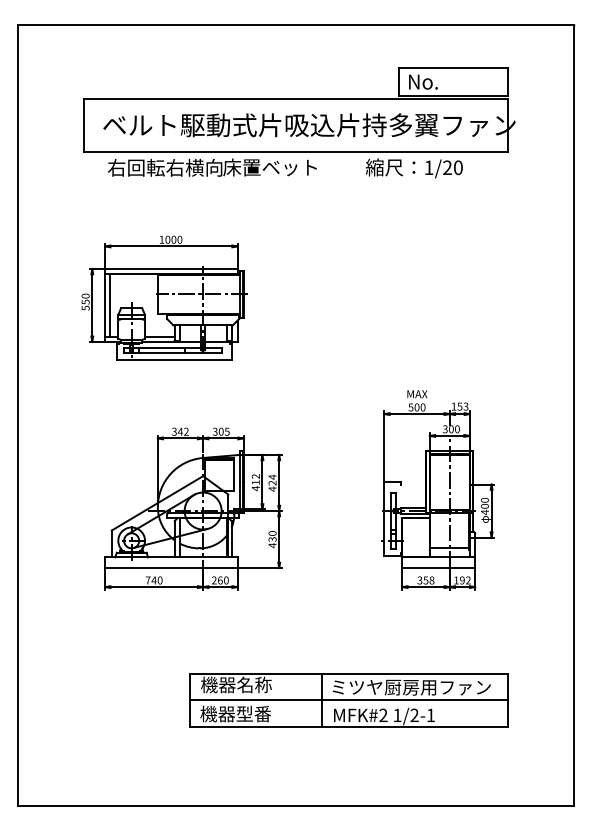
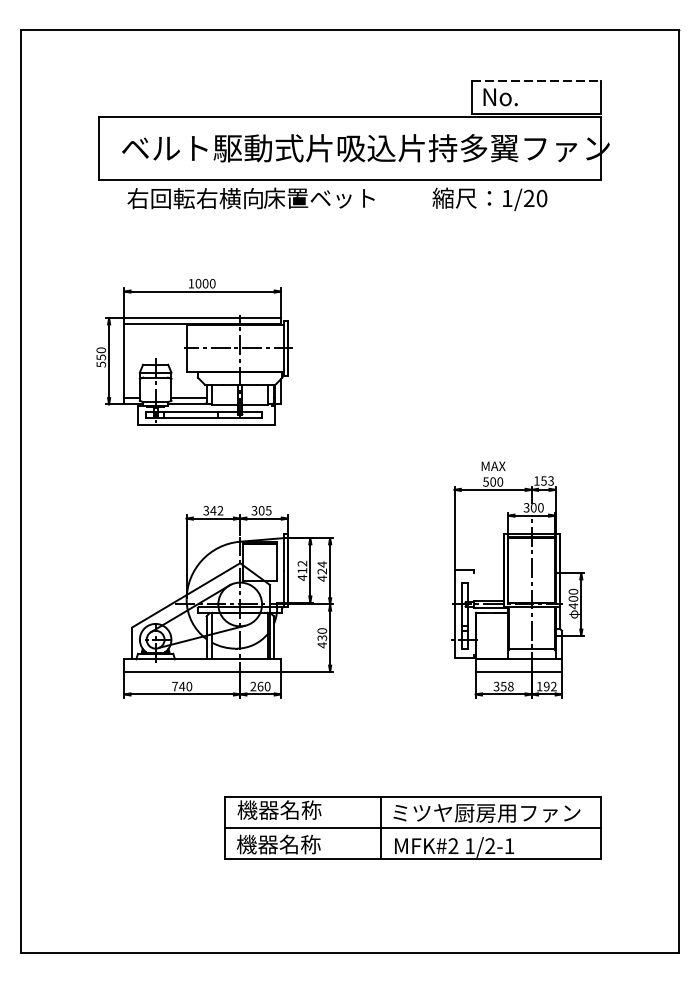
line: (454, 68) -> (537, 81), solid -> dashed
line: (110, 305) -> (130, 361), removed
text: (253, 713) -> (299, 843), 機器型番 -> 機器名称

